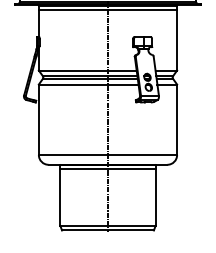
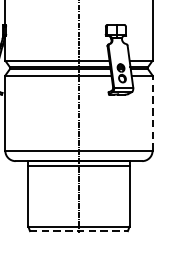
line: (177, 119) -> (153, 112), solid -> dashed
line: (107, 230) -> (78, 231), solid -> dashed

